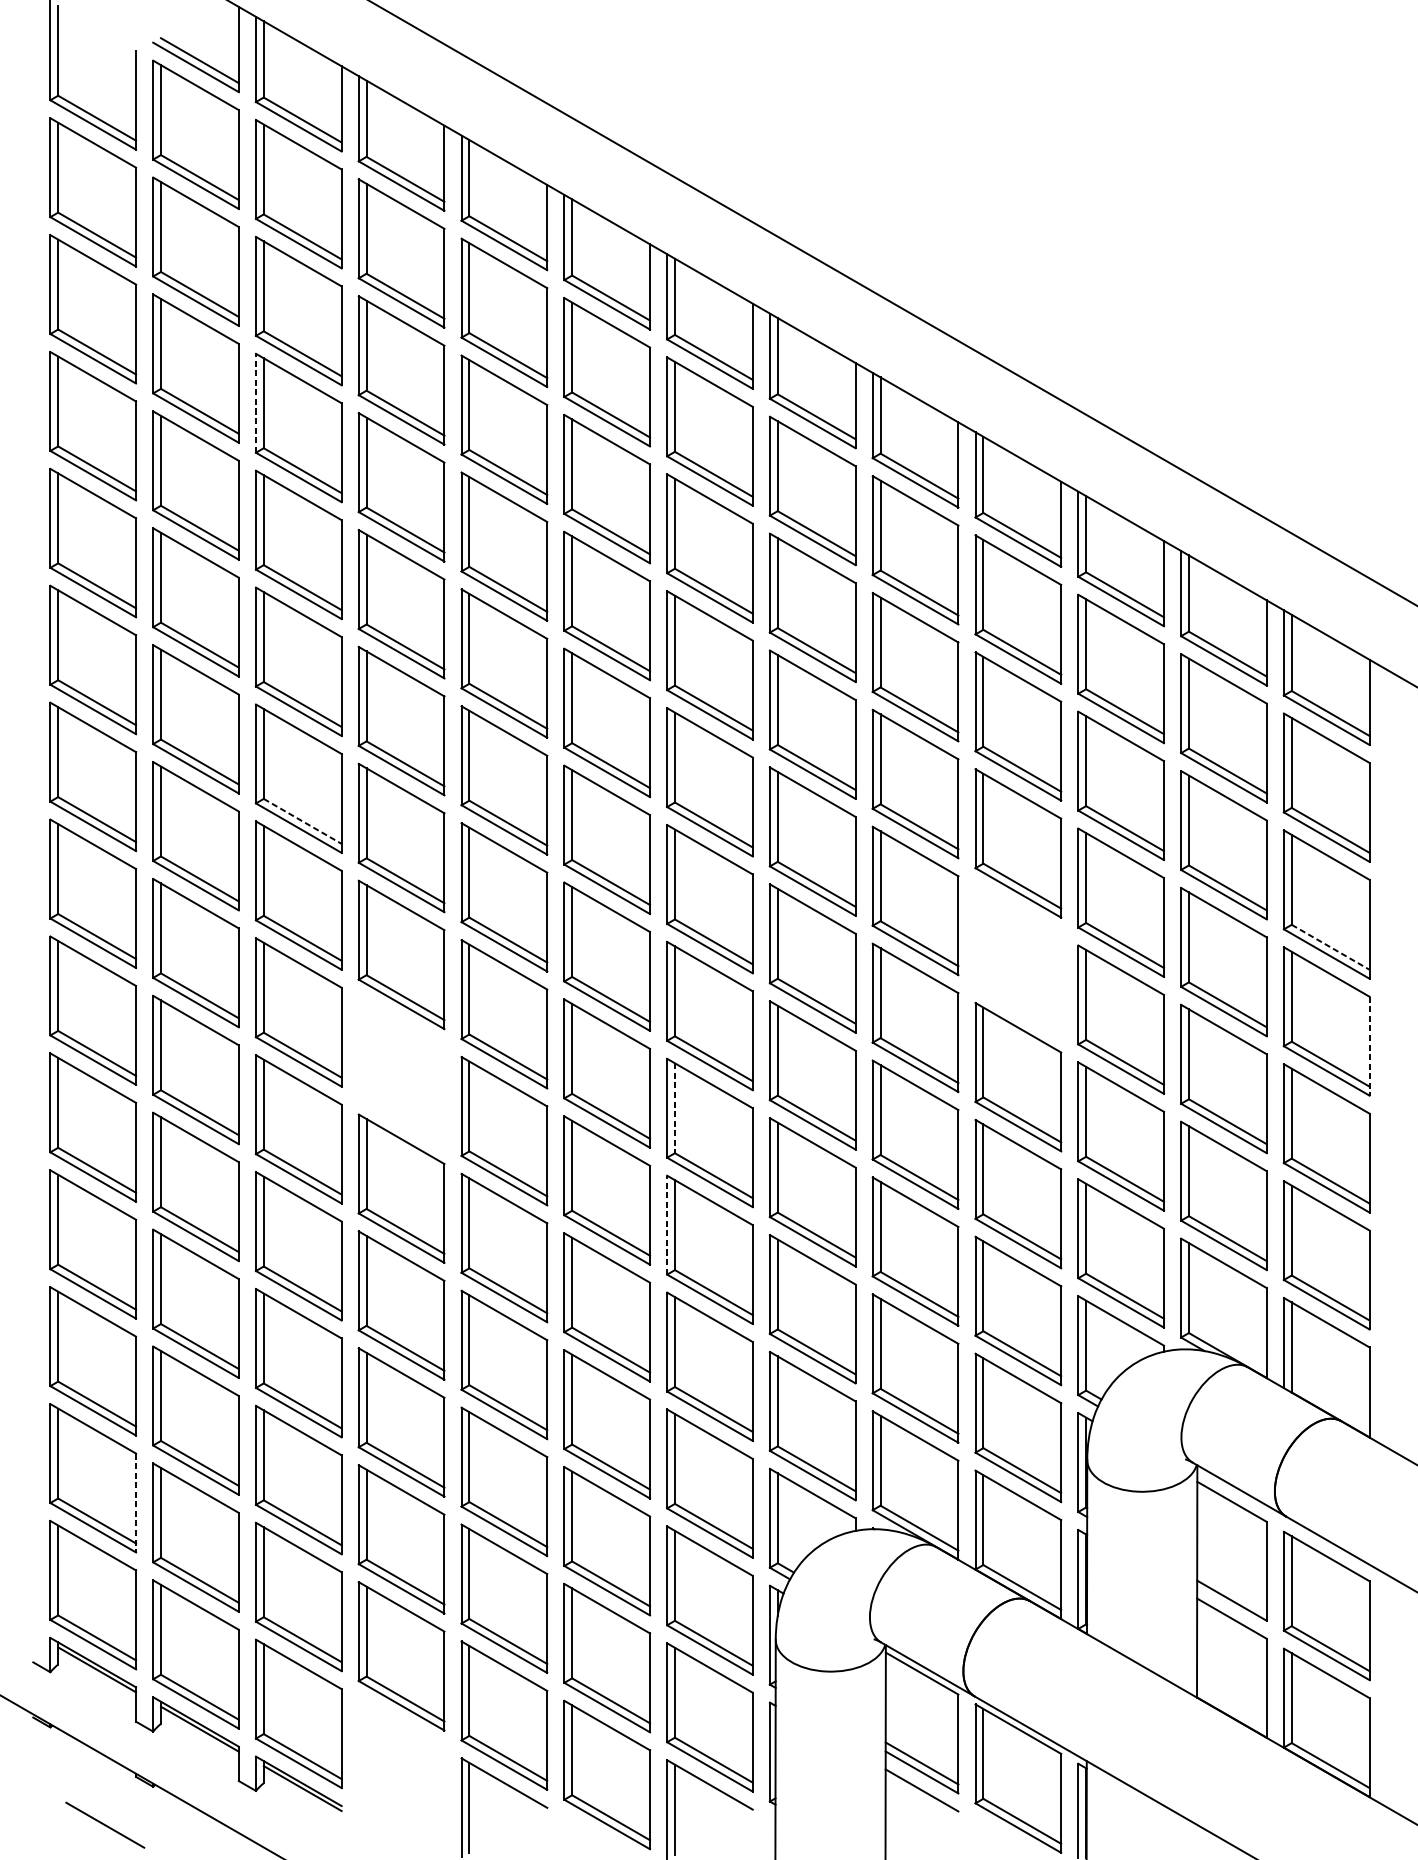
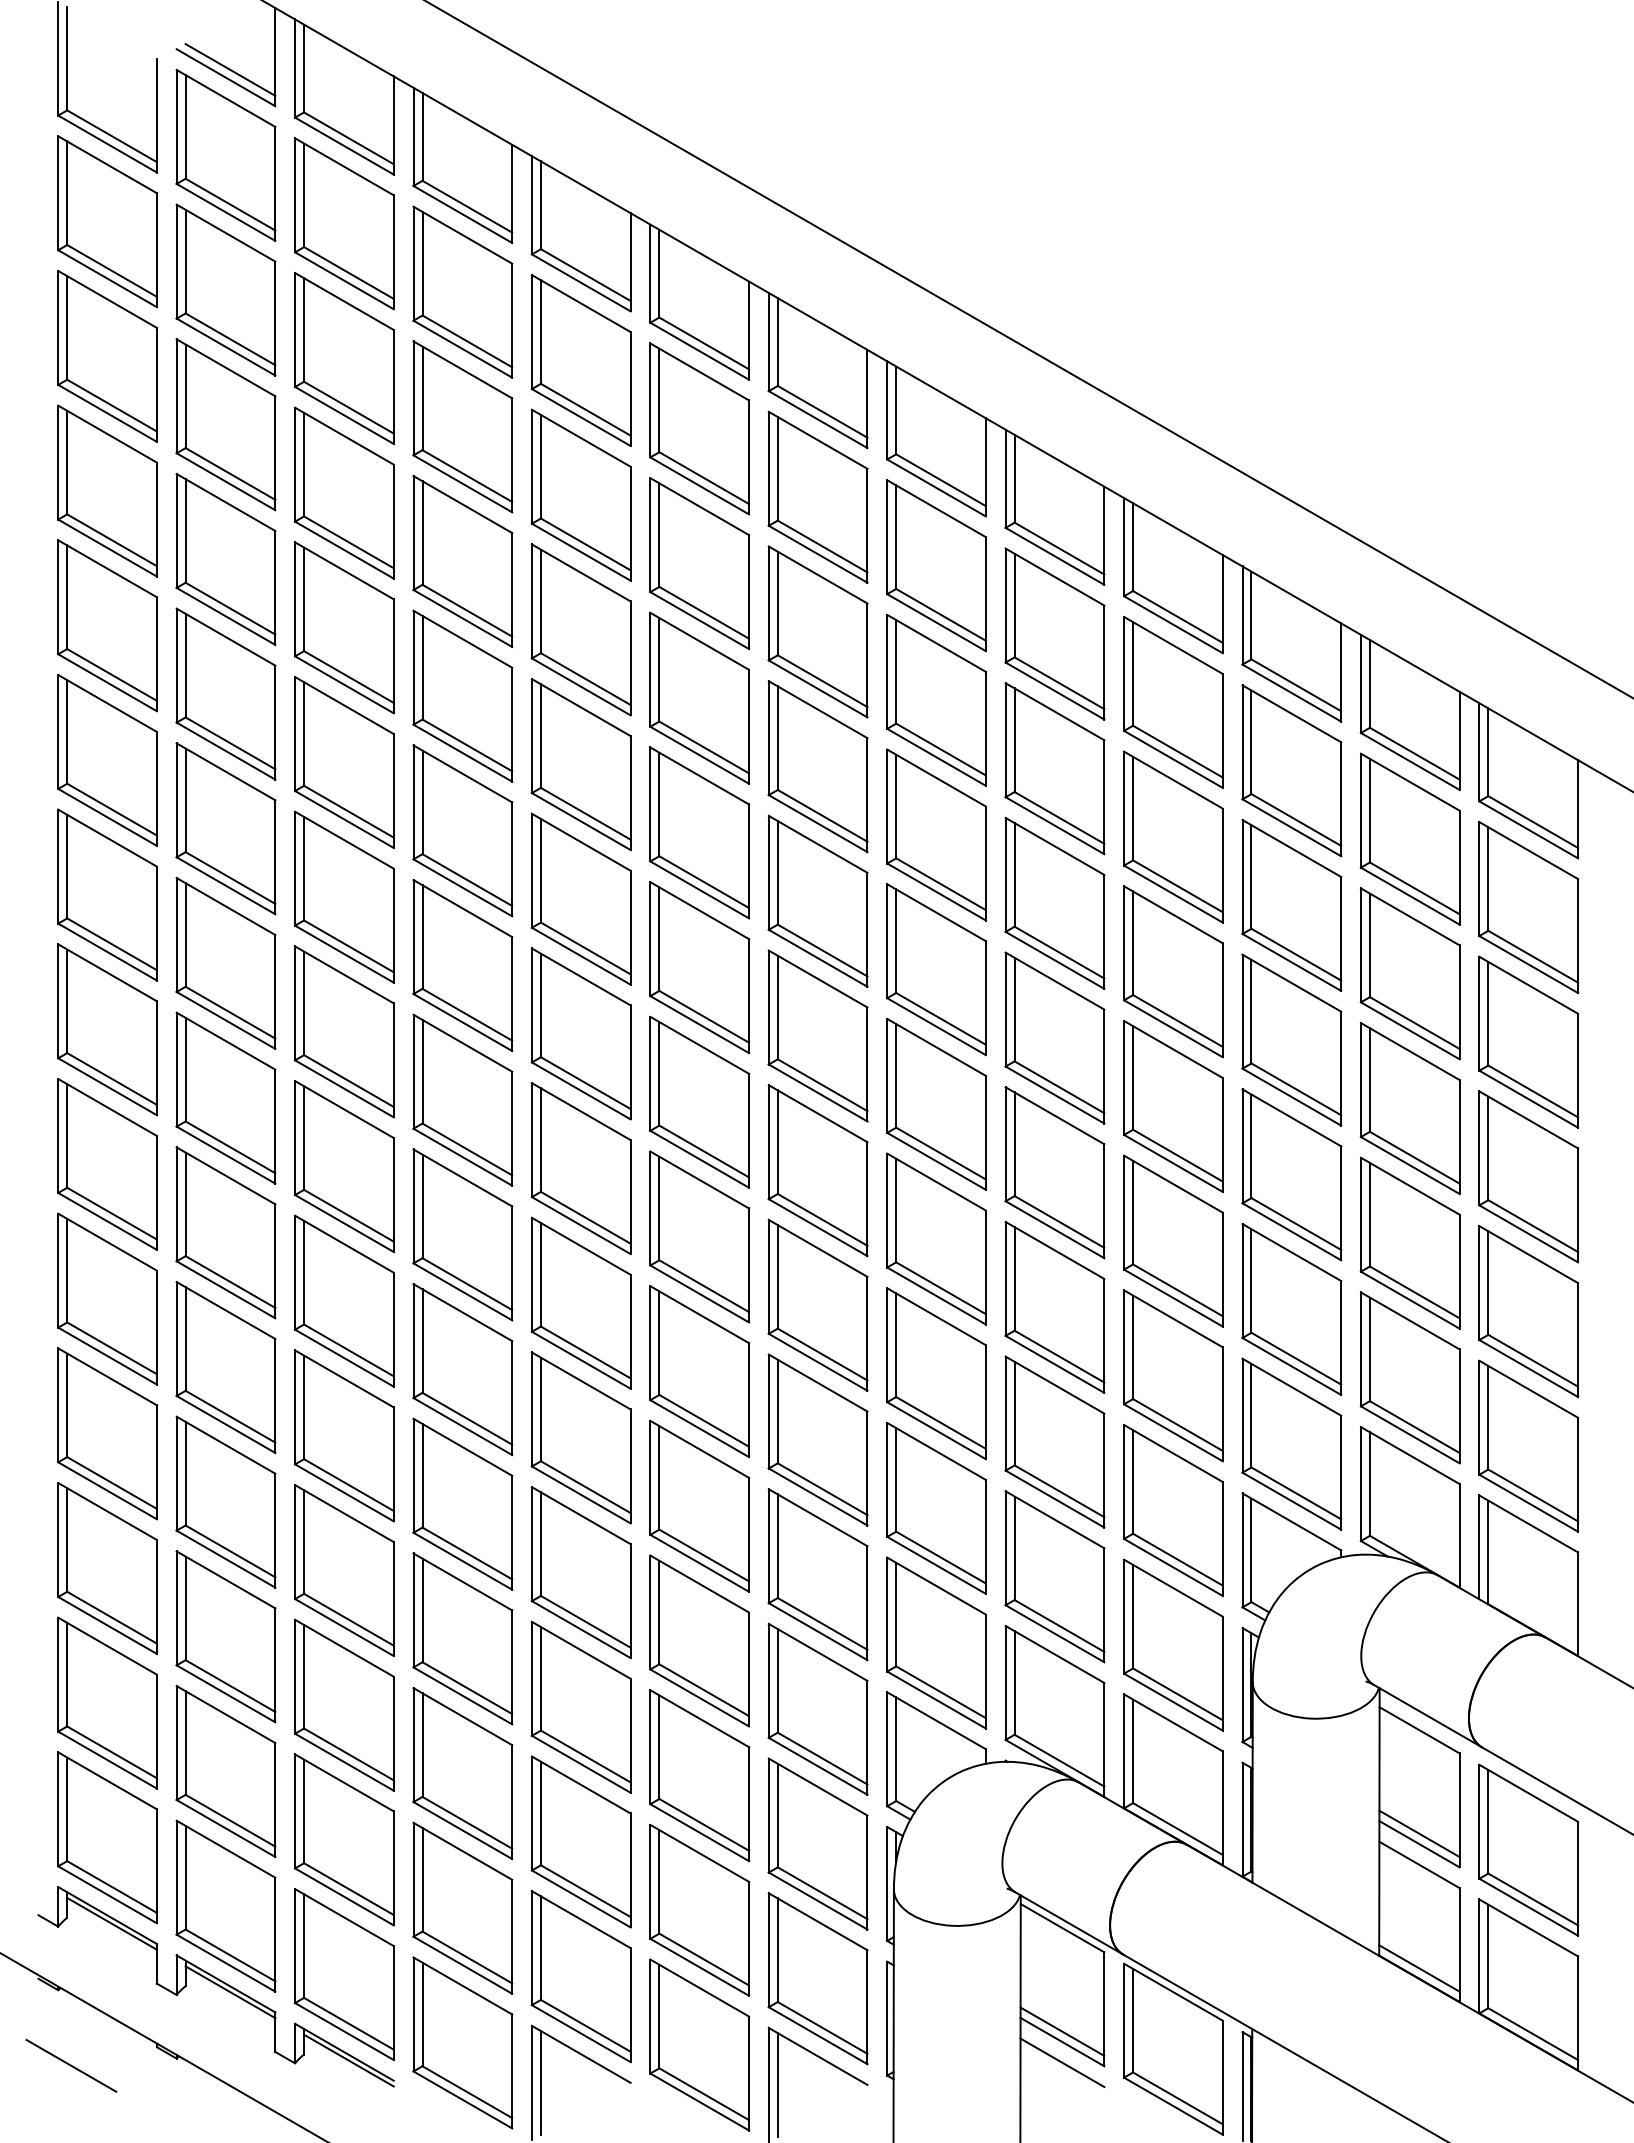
line: (256, 403) -> (295, 464), dashed -> solid
line: (302, 821) -> (348, 946), dashed -> solid
line: (1330, 947) -> (1533, 1091), dashed -> solid
part: (1018, 960) -> (1173, 1106), added
line: (1369, 1046) -> (1578, 1205), dashed -> solid
part: (401, 1071) -> (462, 1234), added
line: (674, 1107) -> (777, 1276), dashed -> solid
line: (666, 1225) -> (768, 1411), dashed -> solid
line: (135, 1502) -> (156, 1731), dashed -> solid
line: (1231, 1591) -> (1419, 1833), added
line: (1231, 1708) -> (1419, 1968), added
part: (401, 1772) -> (462, 2042), added
line: (105, 1824) -> (71, 2065), moved

